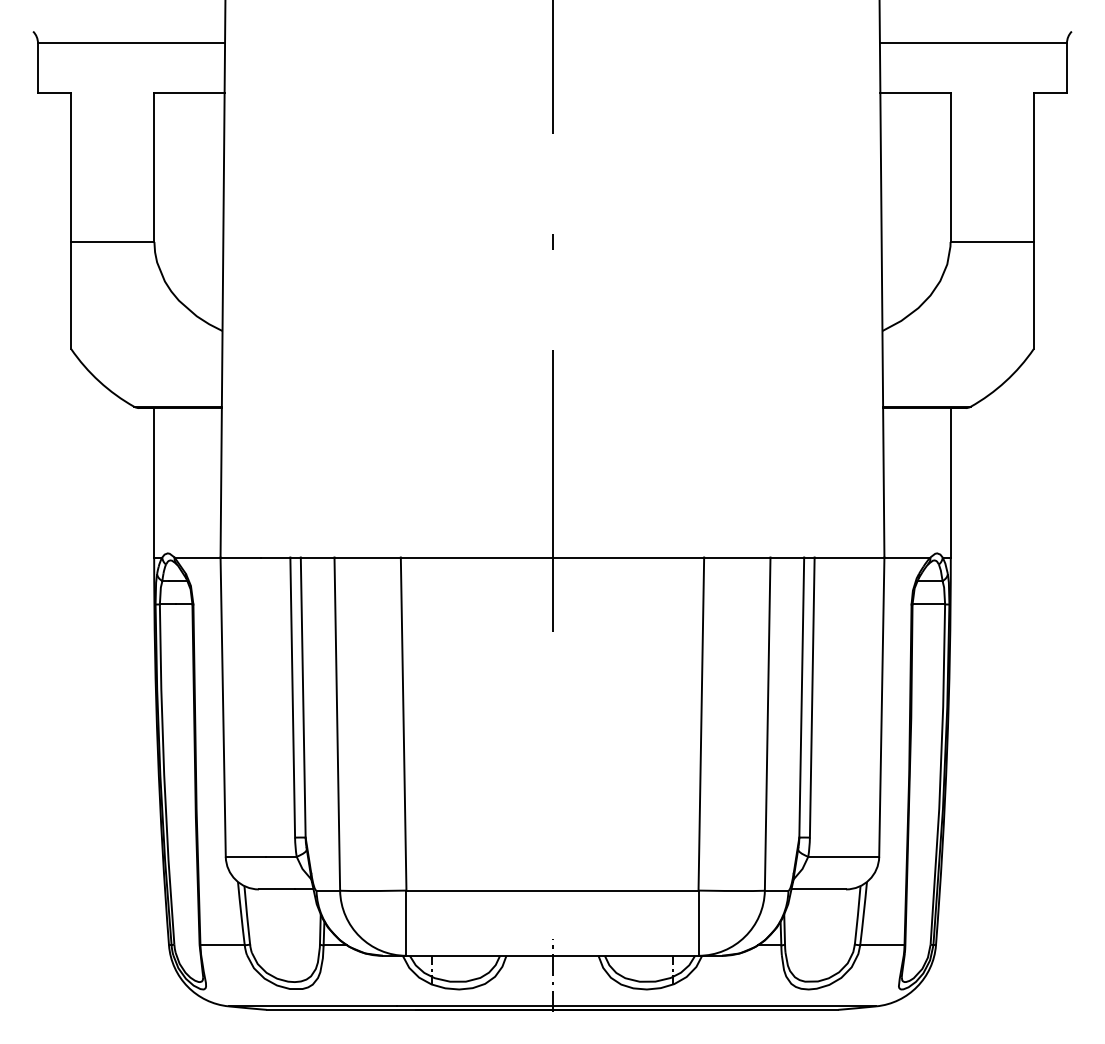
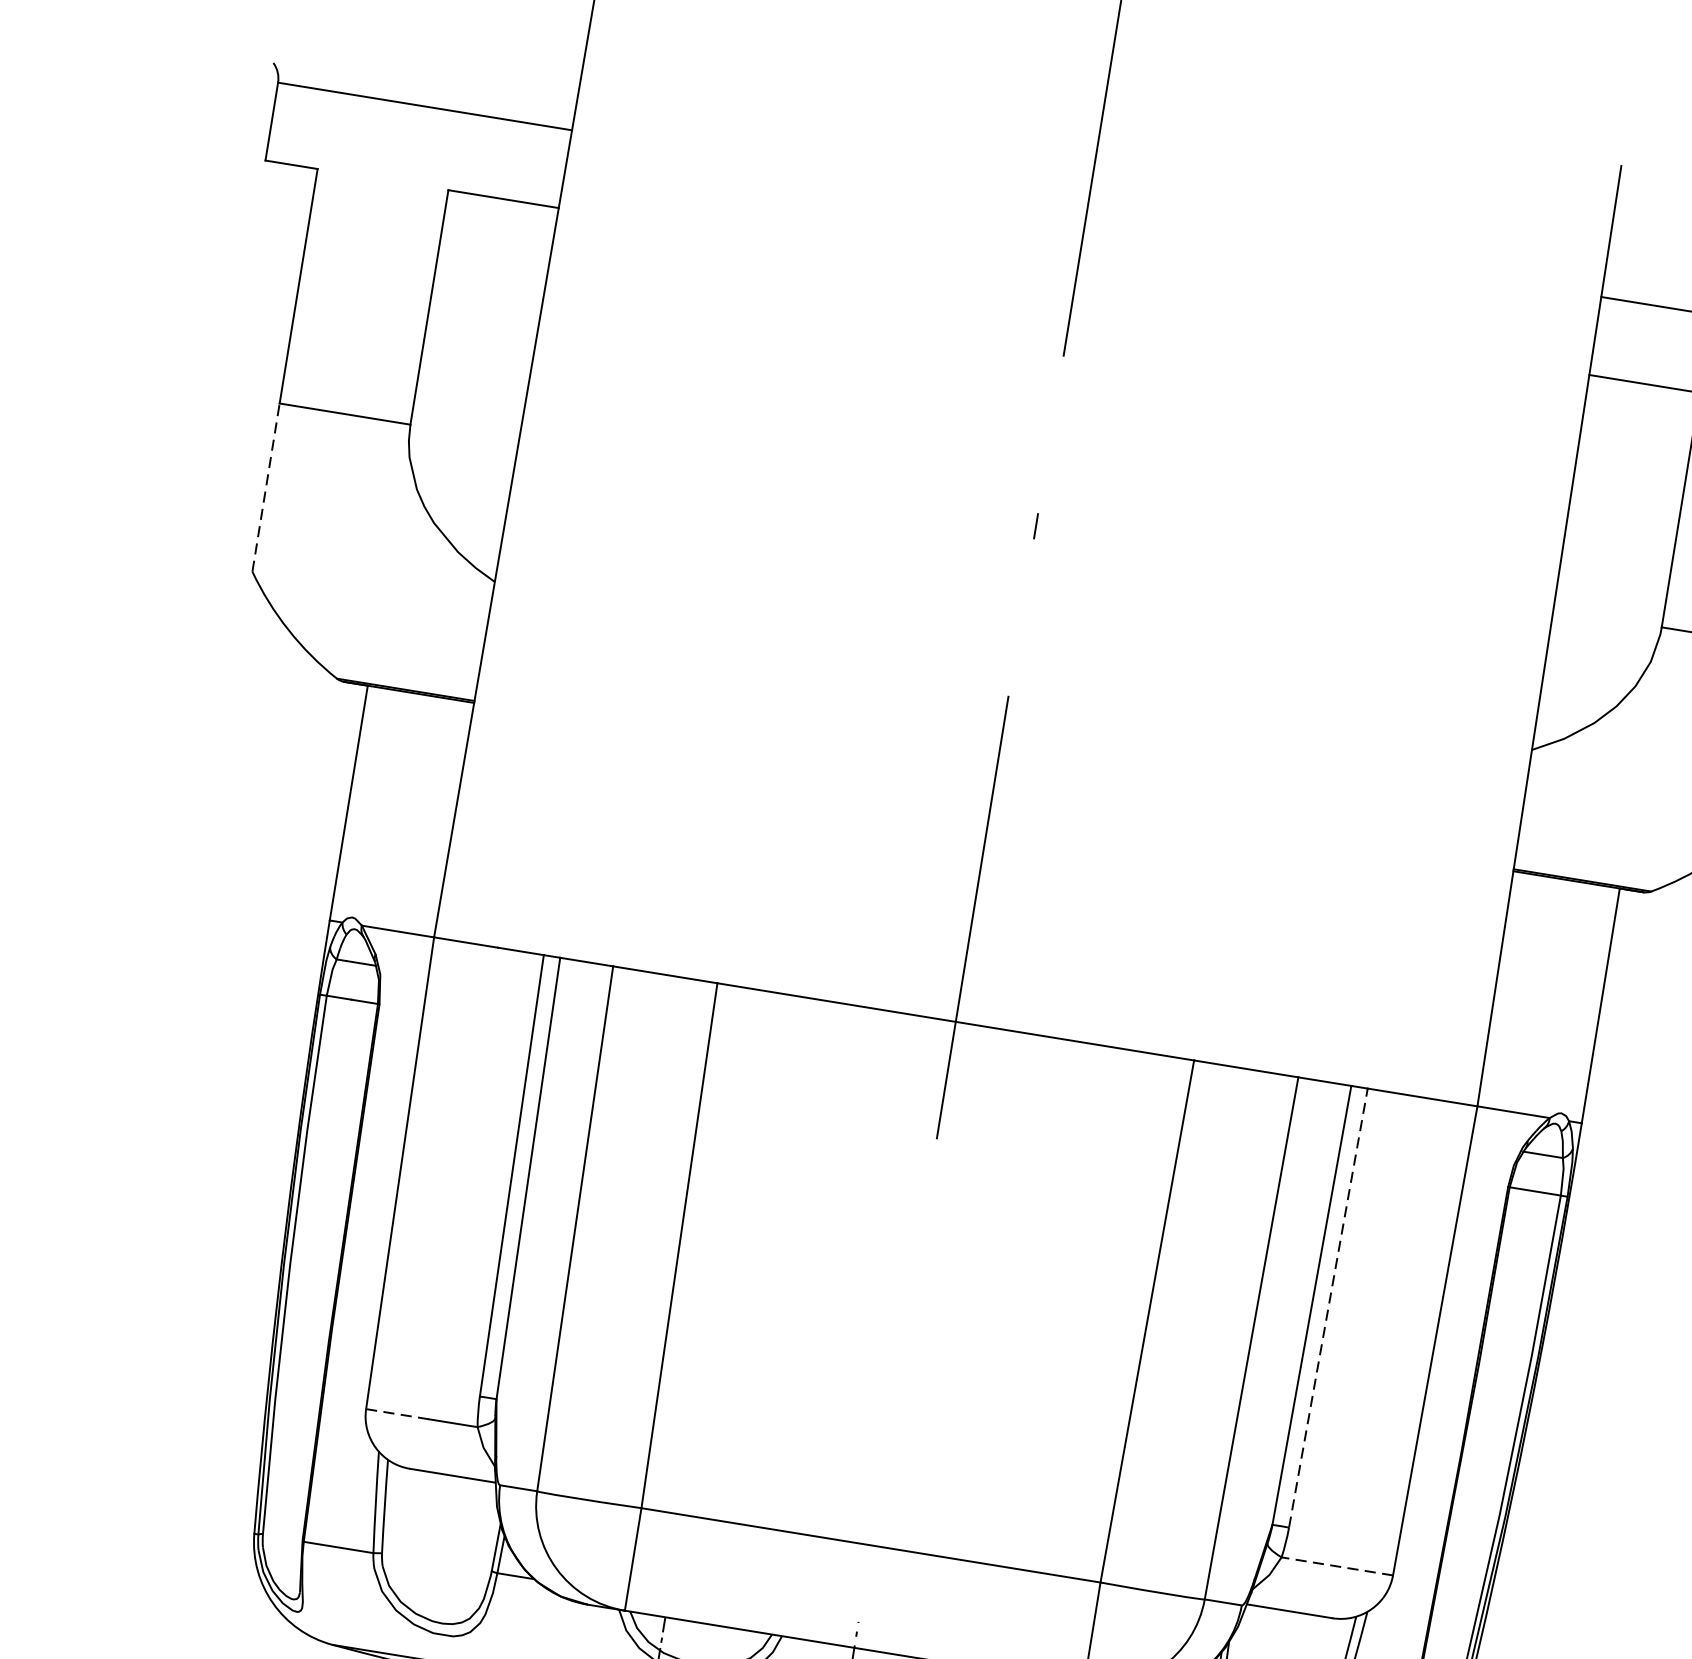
line: (71, 295) -> (266, 487), solid -> dashed
line: (812, 697) -> (1328, 1308), solid -> dashed
line: (245, 856) -> (397, 1413), solid -> dashed
line: (843, 856) -> (1337, 1565), solid -> dashed

